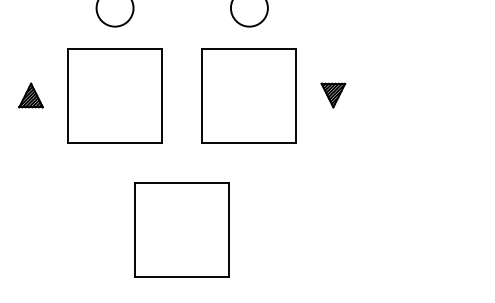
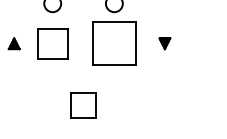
part: (114, 94) -> (52, 43), size x0.7
part: (332, 94) -> (164, 43), moved
part: (182, 229) -> (83, 105), size x0.6

